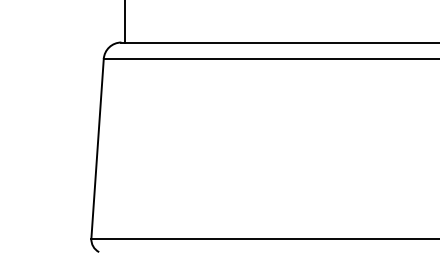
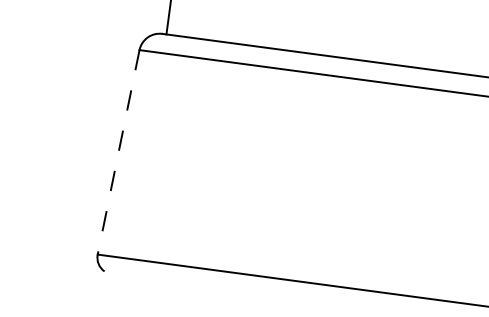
line: (97, 148) -> (118, 152), solid -> dashed

